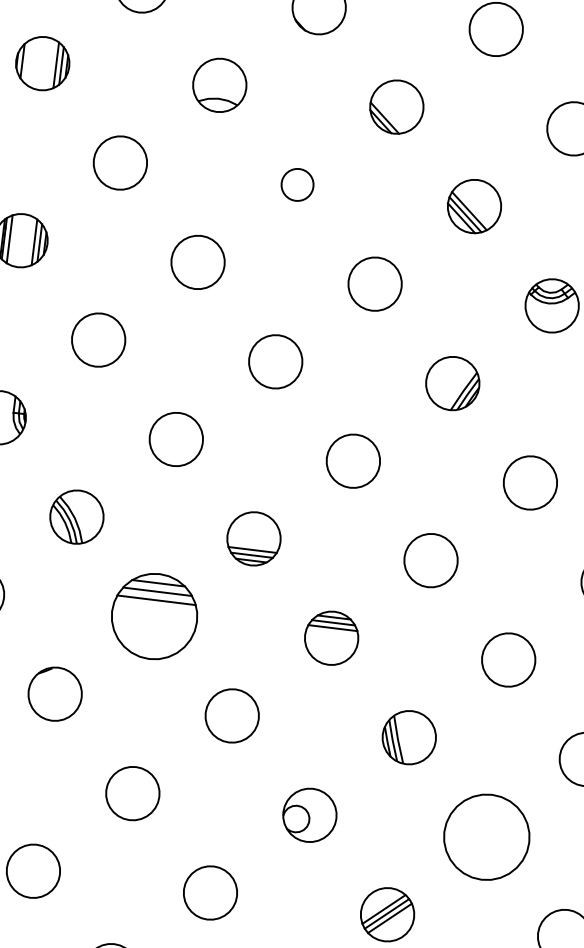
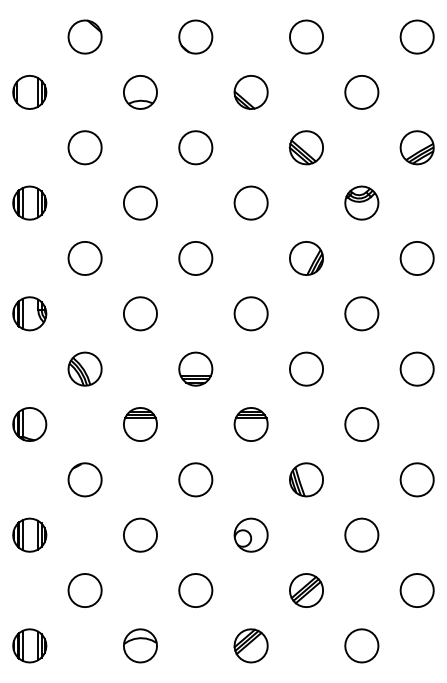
part: (297, 184) -> (195, 147), size x1.67
part: (154, 616) -> (140, 424), size x0.62
part: (486, 835) -> (361, 534), size x0.62

